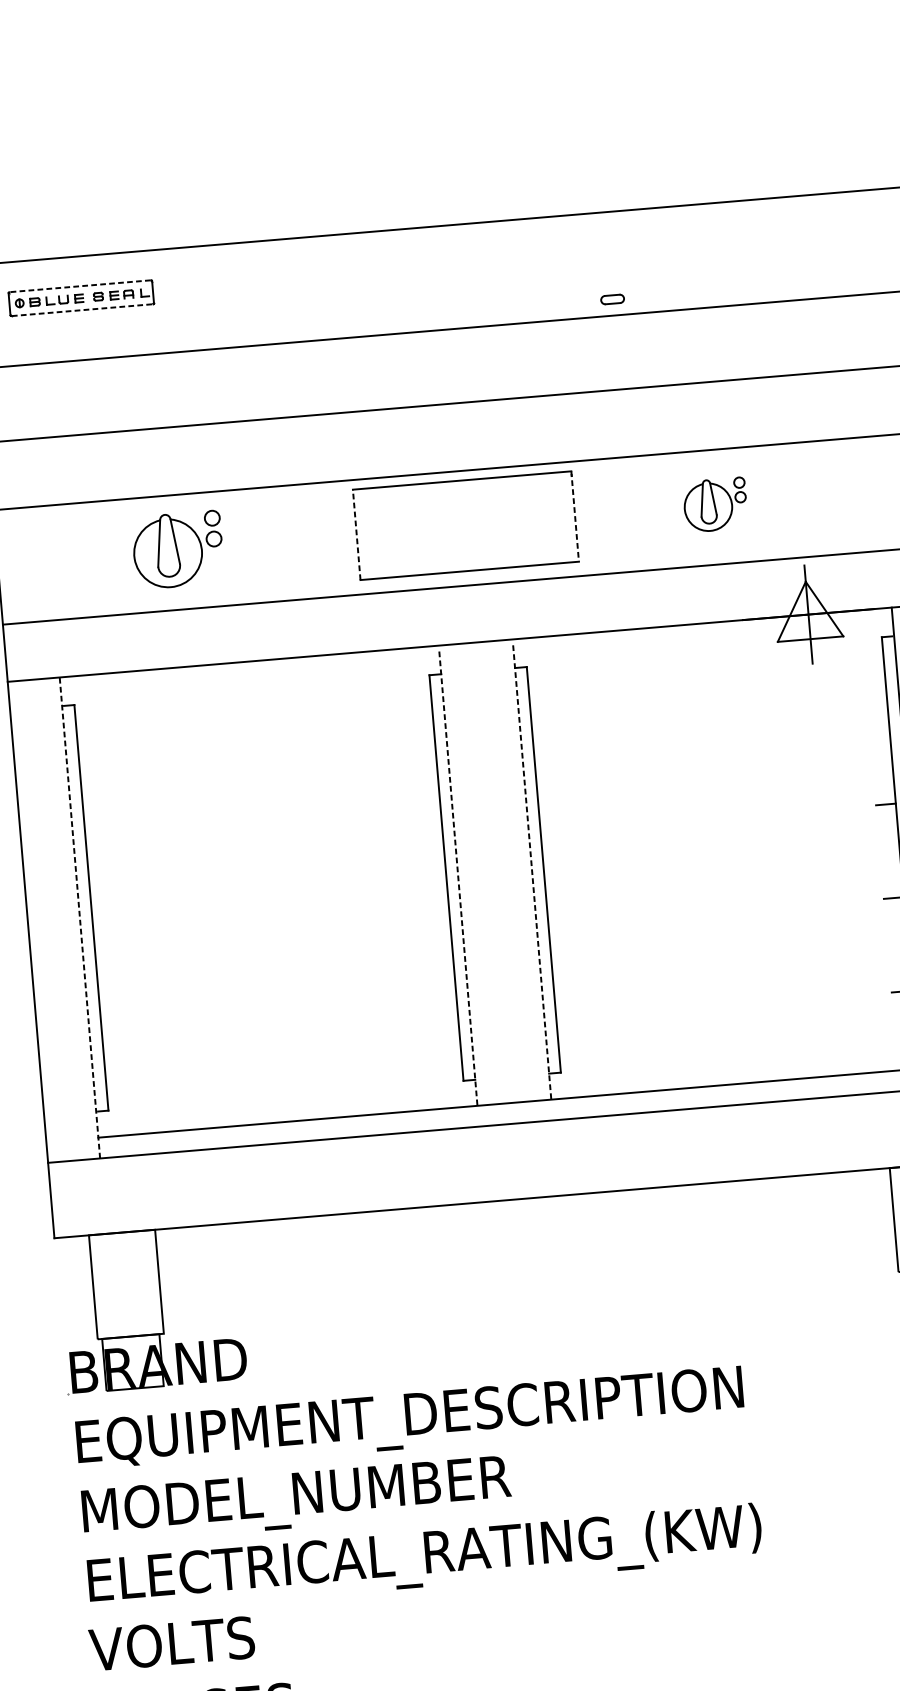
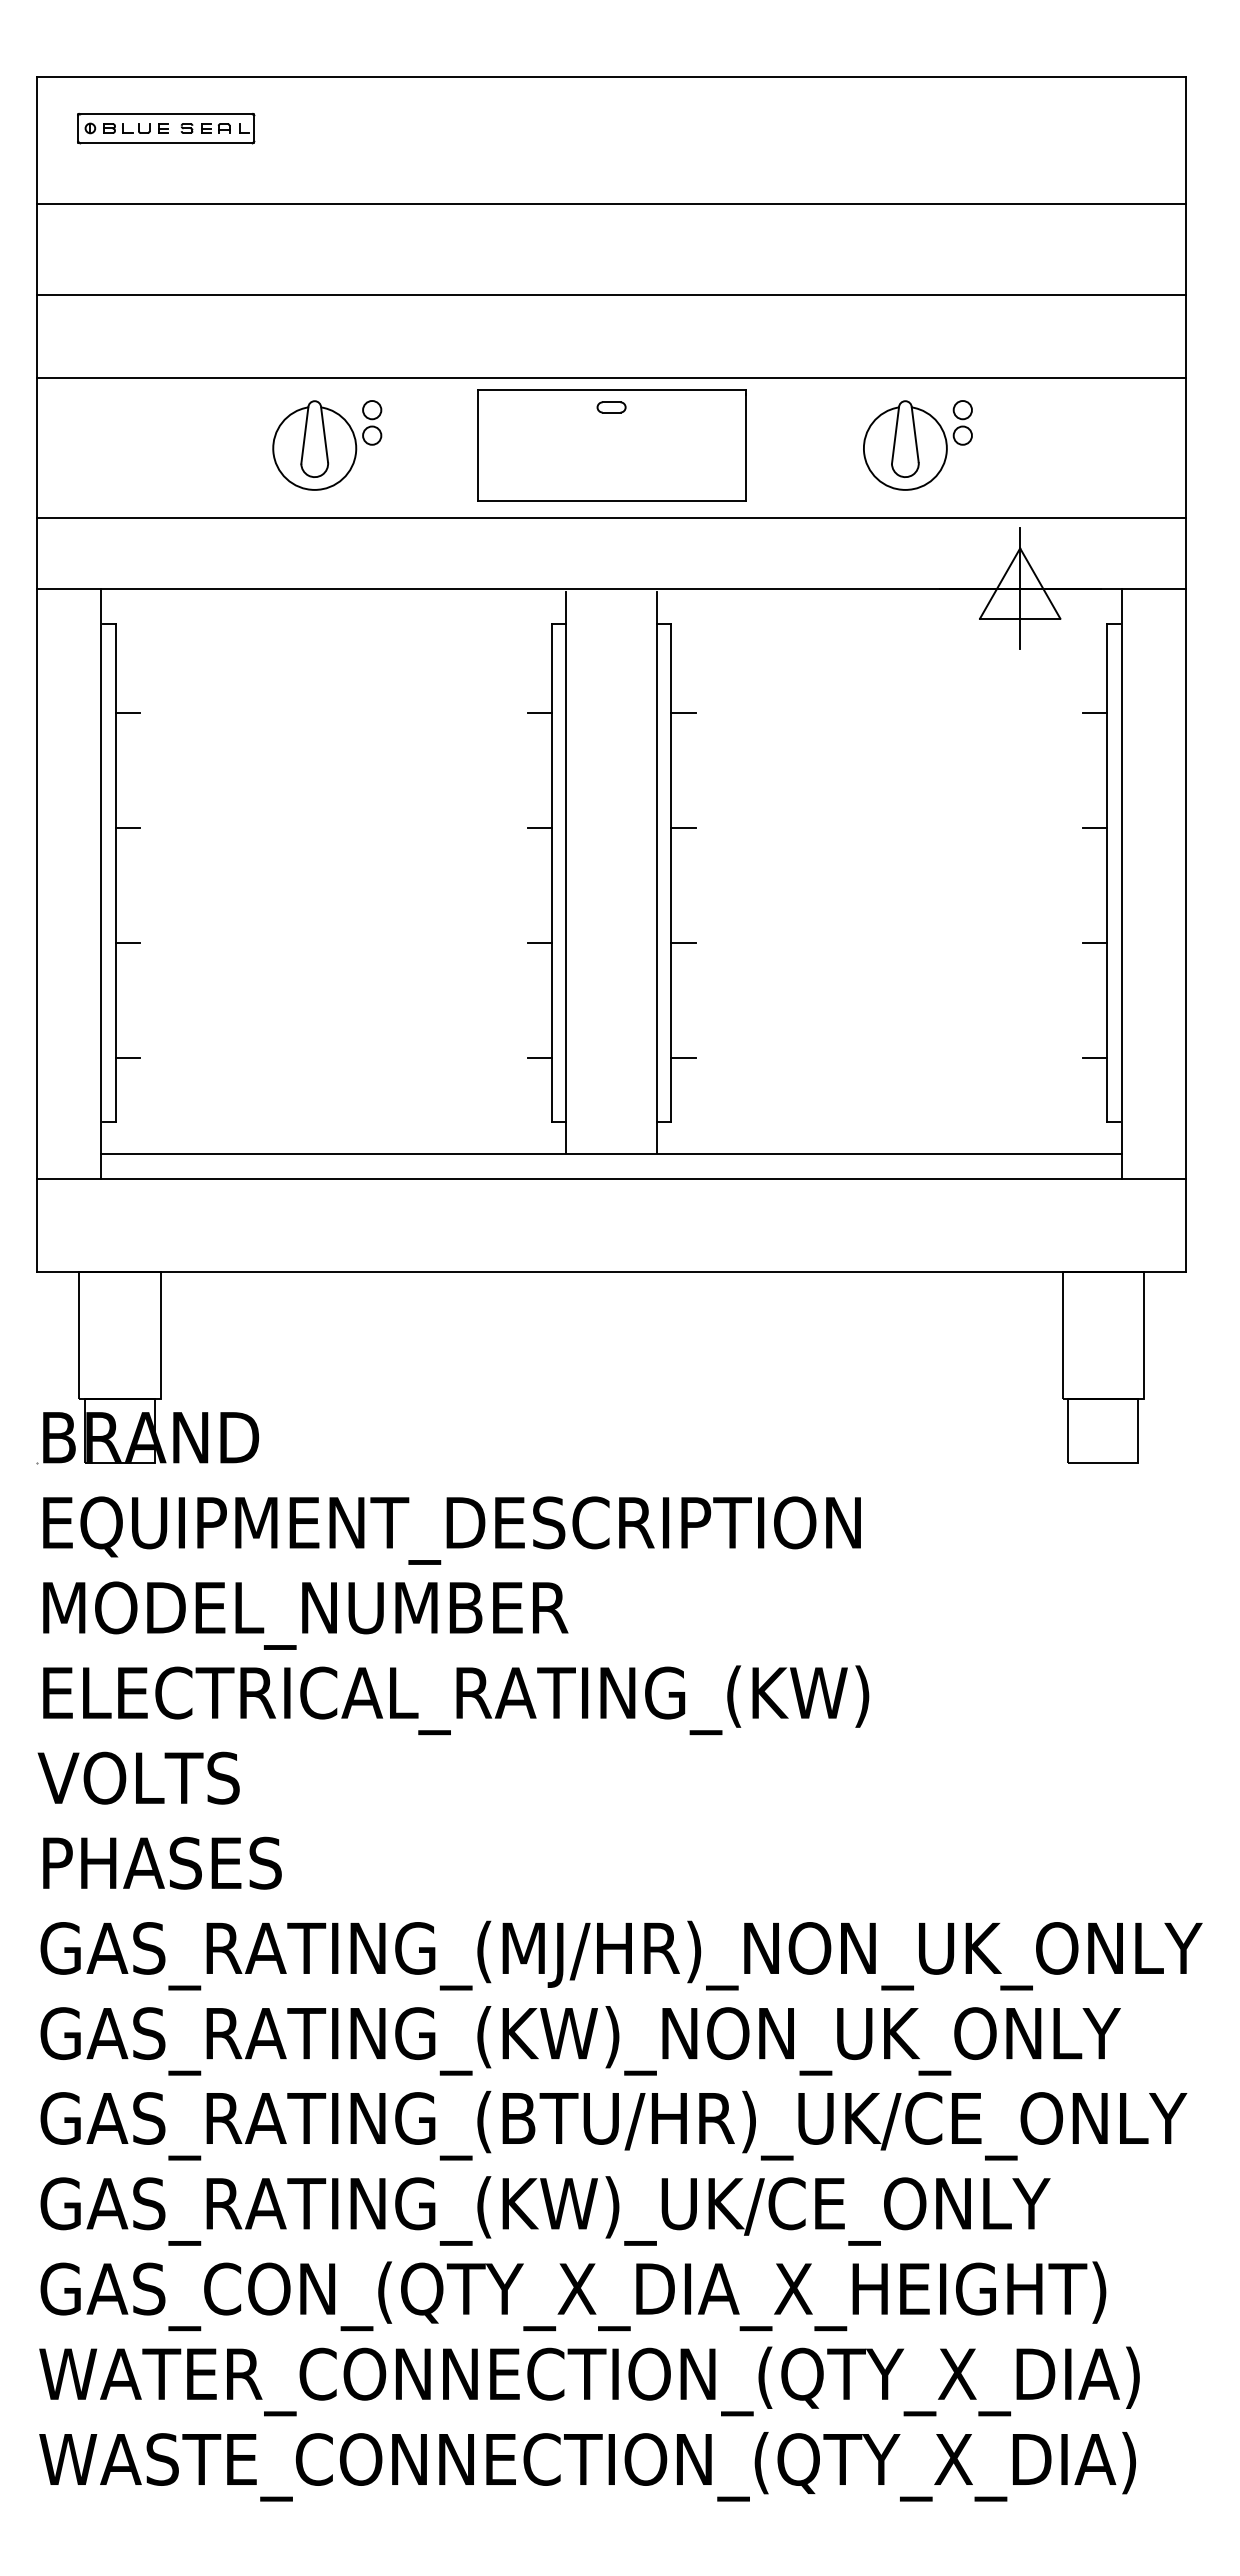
line: (79, 286) -> (165, 113), dashed -> solid
part: (612, 299) -> (611, 407), moved
line: (82, 310) -> (166, 143), dashed -> solid
part: (715, 505) -> (917, 445), size x1.43
line: (575, 516) -> (745, 445), dashed -> solid
line: (356, 534) -> (477, 444), dashed -> solid
part: (178, 550) -> (327, 445), moved
line: (878, 711) -> (1095, 713), added
line: (542, 739) -> (683, 713), added
line: (425, 749) -> (539, 713), added
line: (89, 777) -> (127, 713), added
line: (550, 833) -> (683, 828), added
line: (433, 842) -> (539, 828), added
line: (531, 870) -> (656, 872), dashed -> solid
line: (97, 871) -> (127, 828), added
line: (458, 876) -> (566, 872), dashed -> solid
line: (79, 917) -> (100, 883), dashed -> solid
line: (558, 925) -> (683, 942), added
line: (441, 935) -> (539, 942), added
line: (105, 963) -> (127, 942), added
line: (566, 1019) -> (683, 1057), added
line: (449, 1029) -> (539, 1057), added
line: (113, 1057) -> (127, 1057), added

